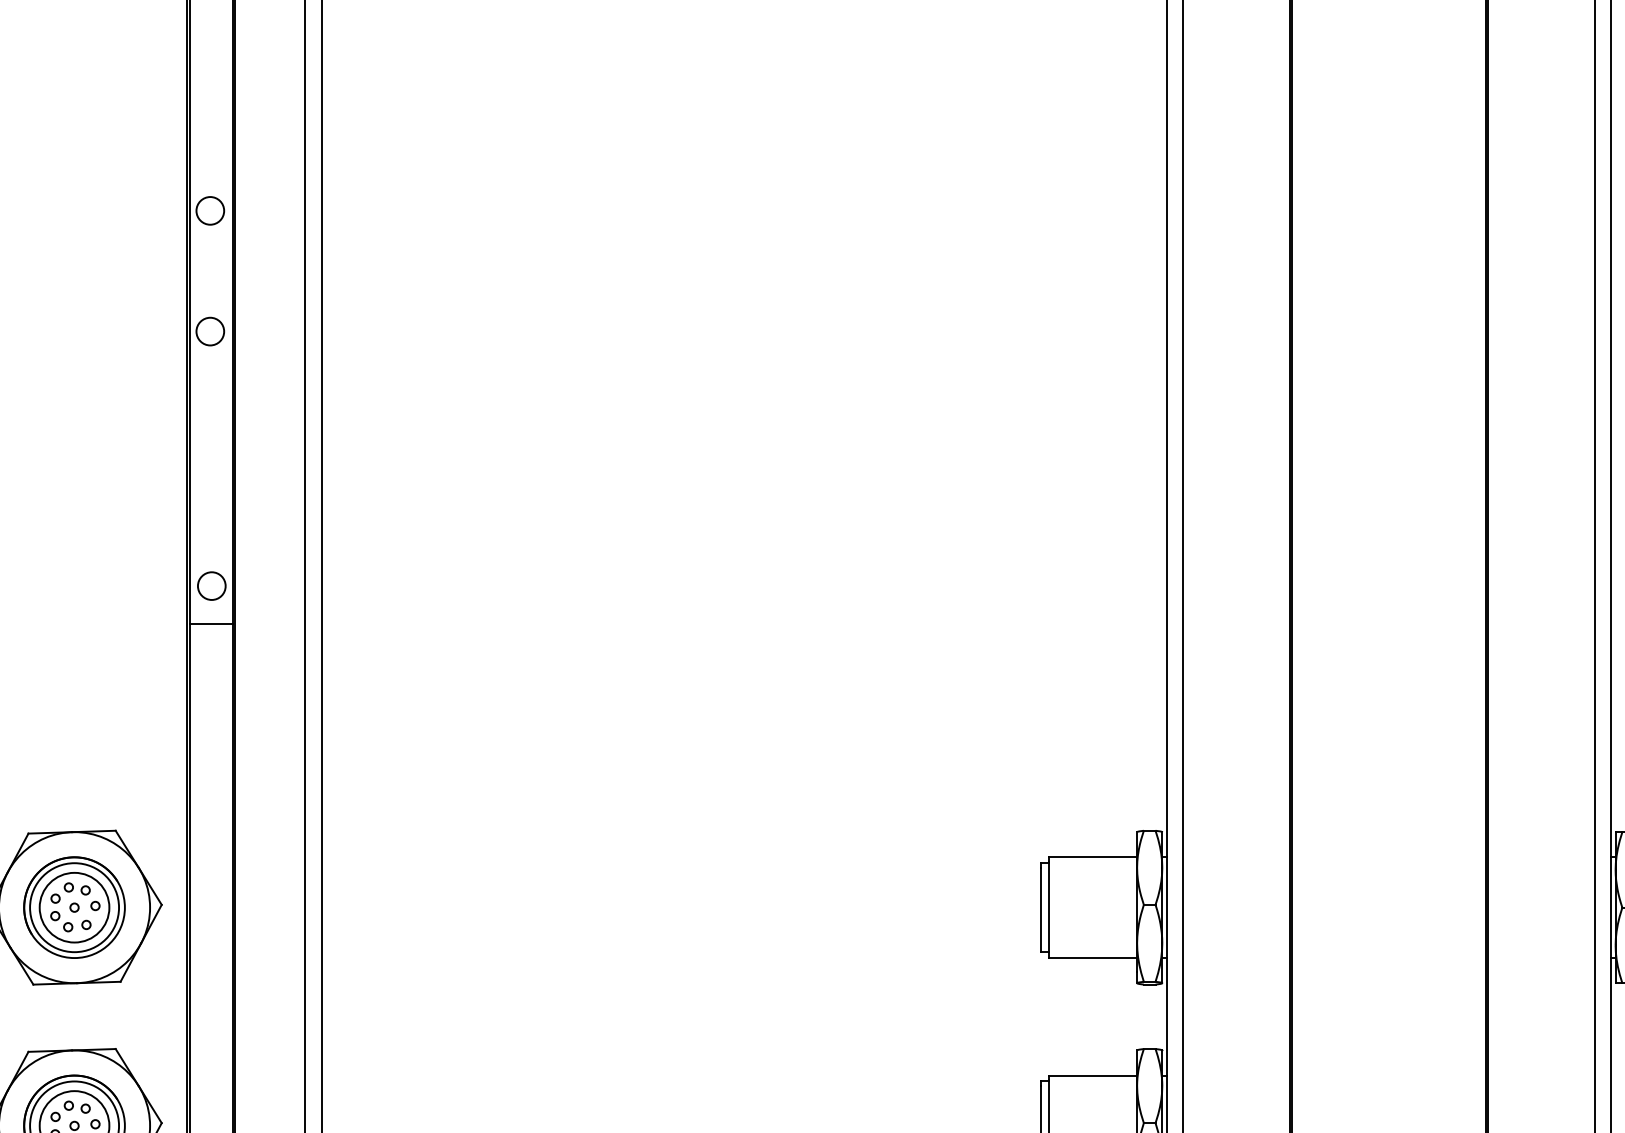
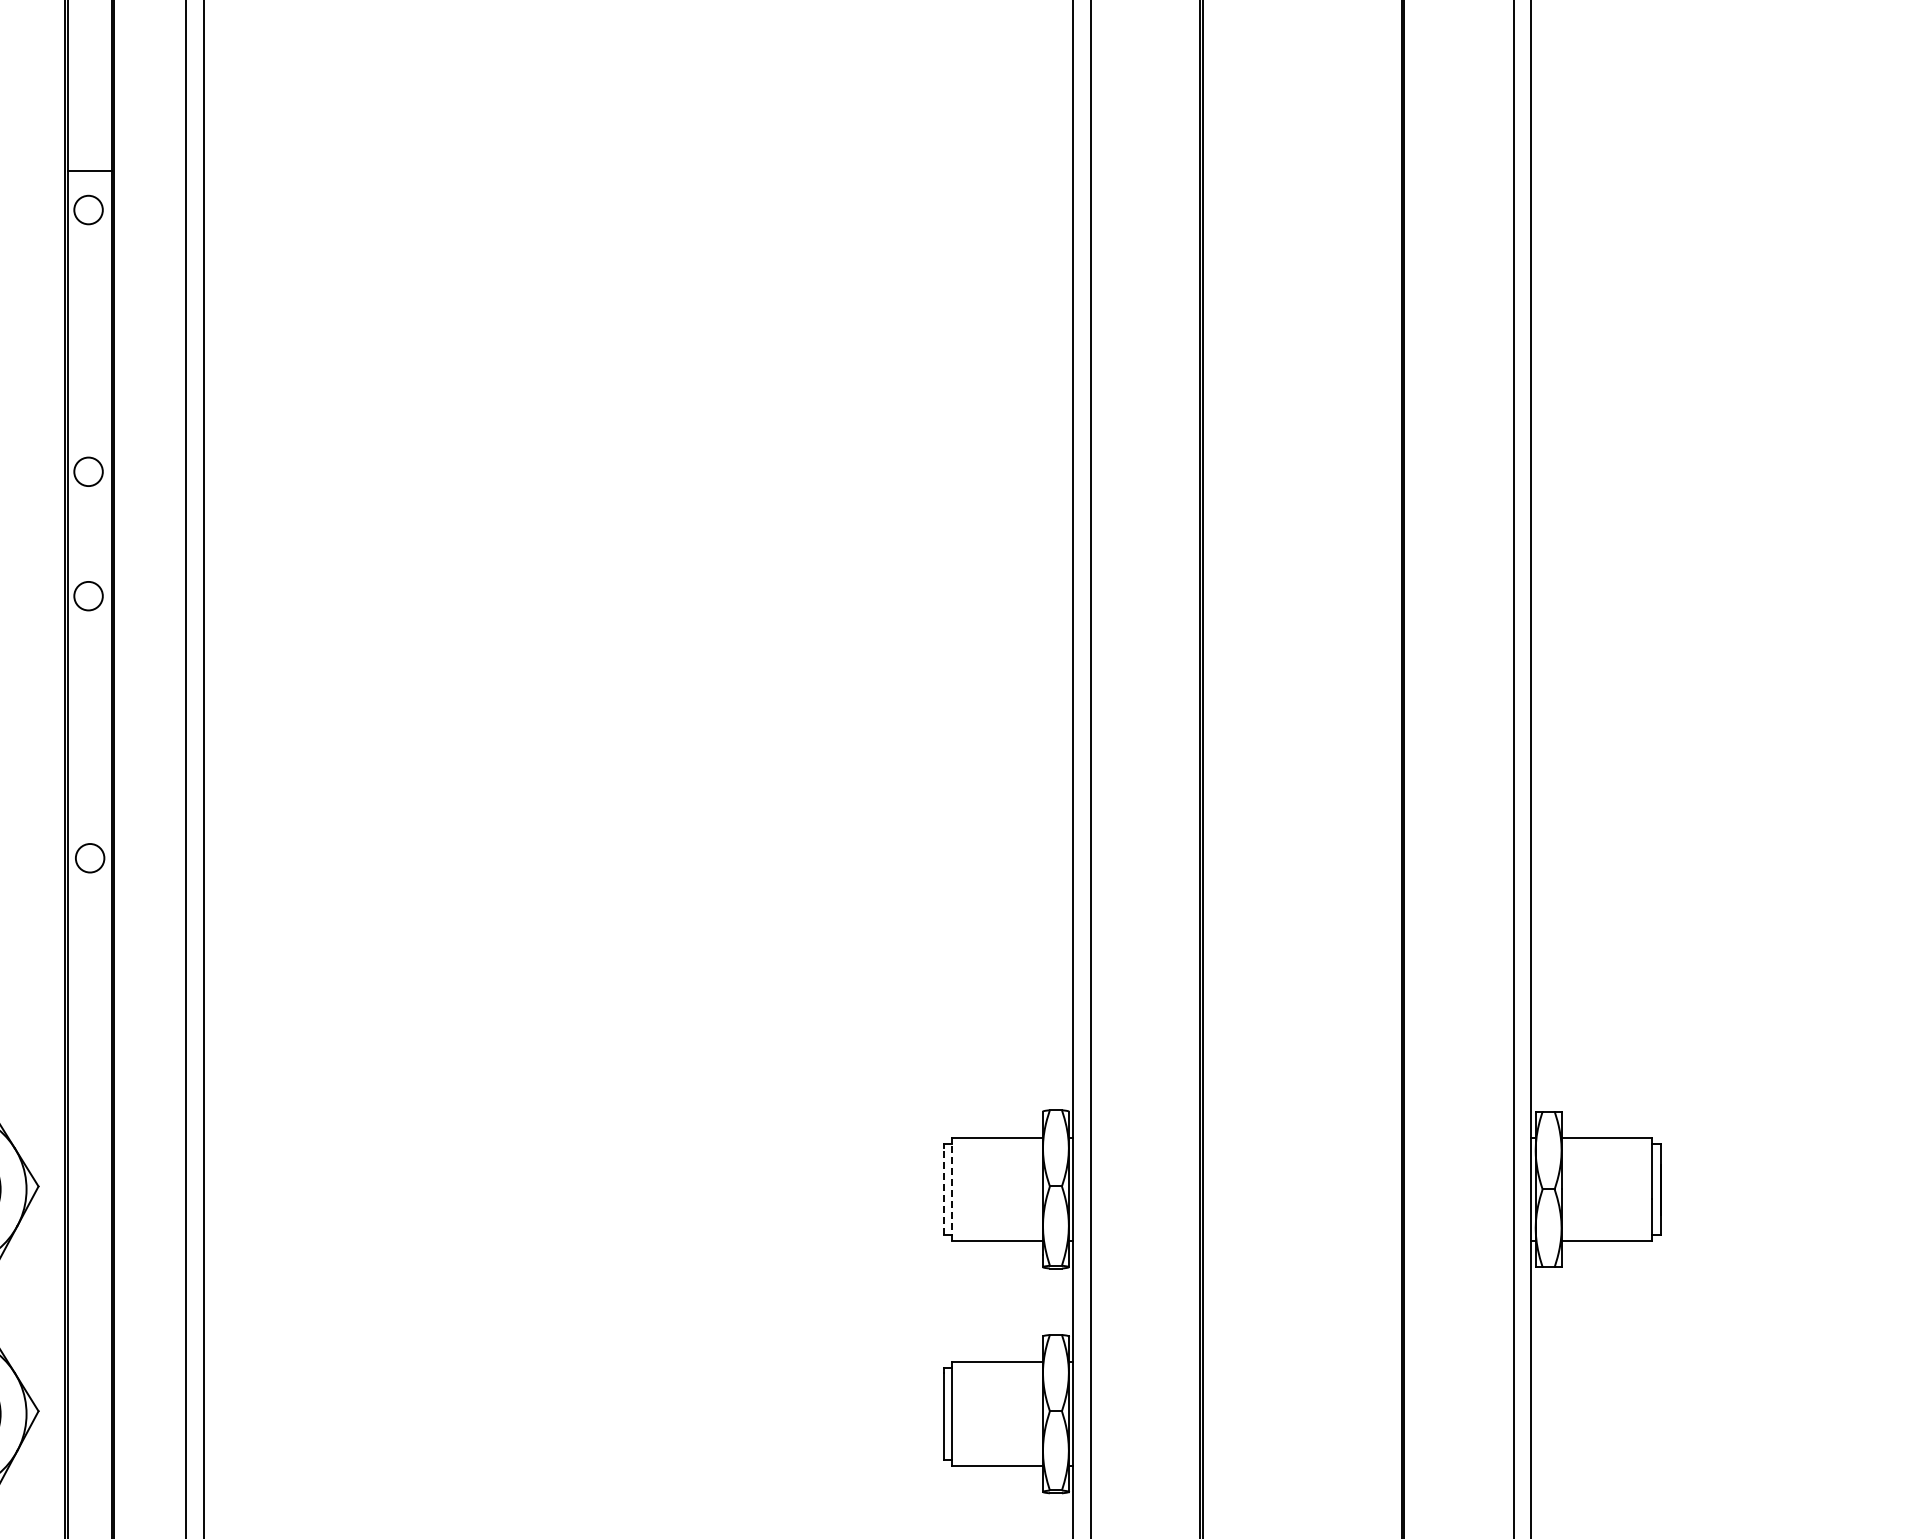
line: (211, 624) -> (89, 897), removed
line: (1040, 909) -> (943, 1191), solid -> dashed
line: (1049, 909) -> (952, 1191), solid -> dashed

